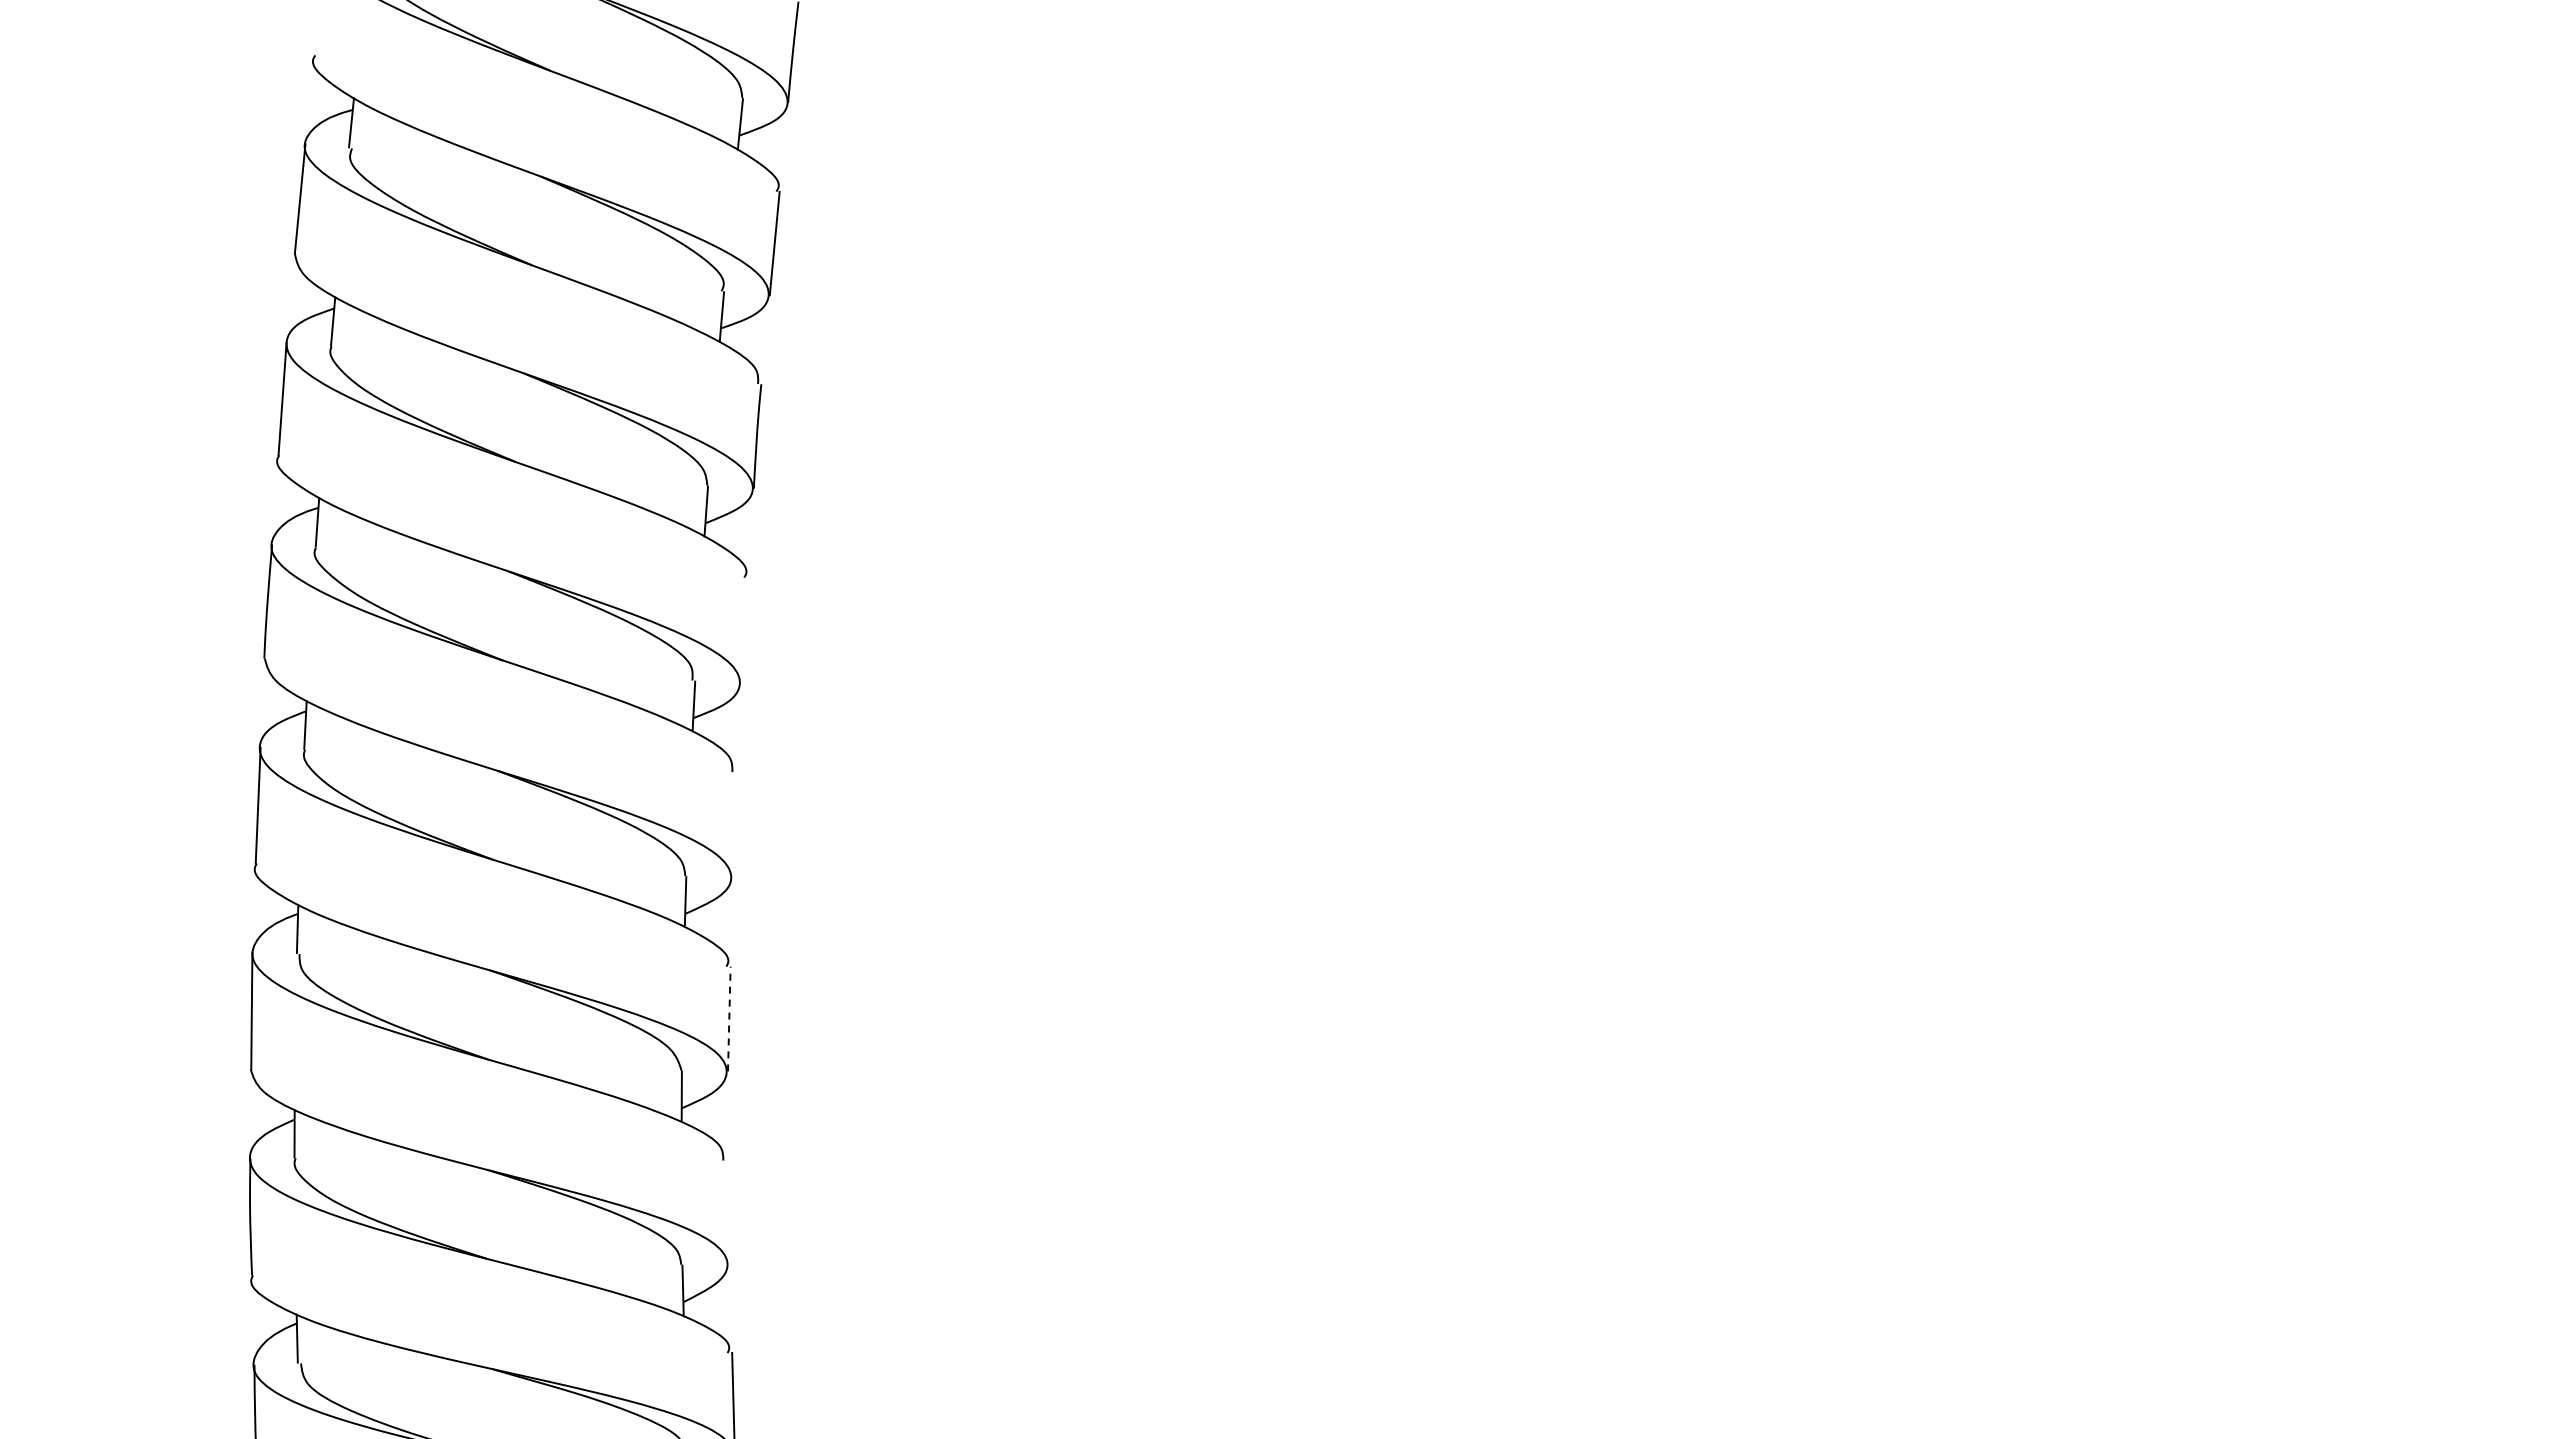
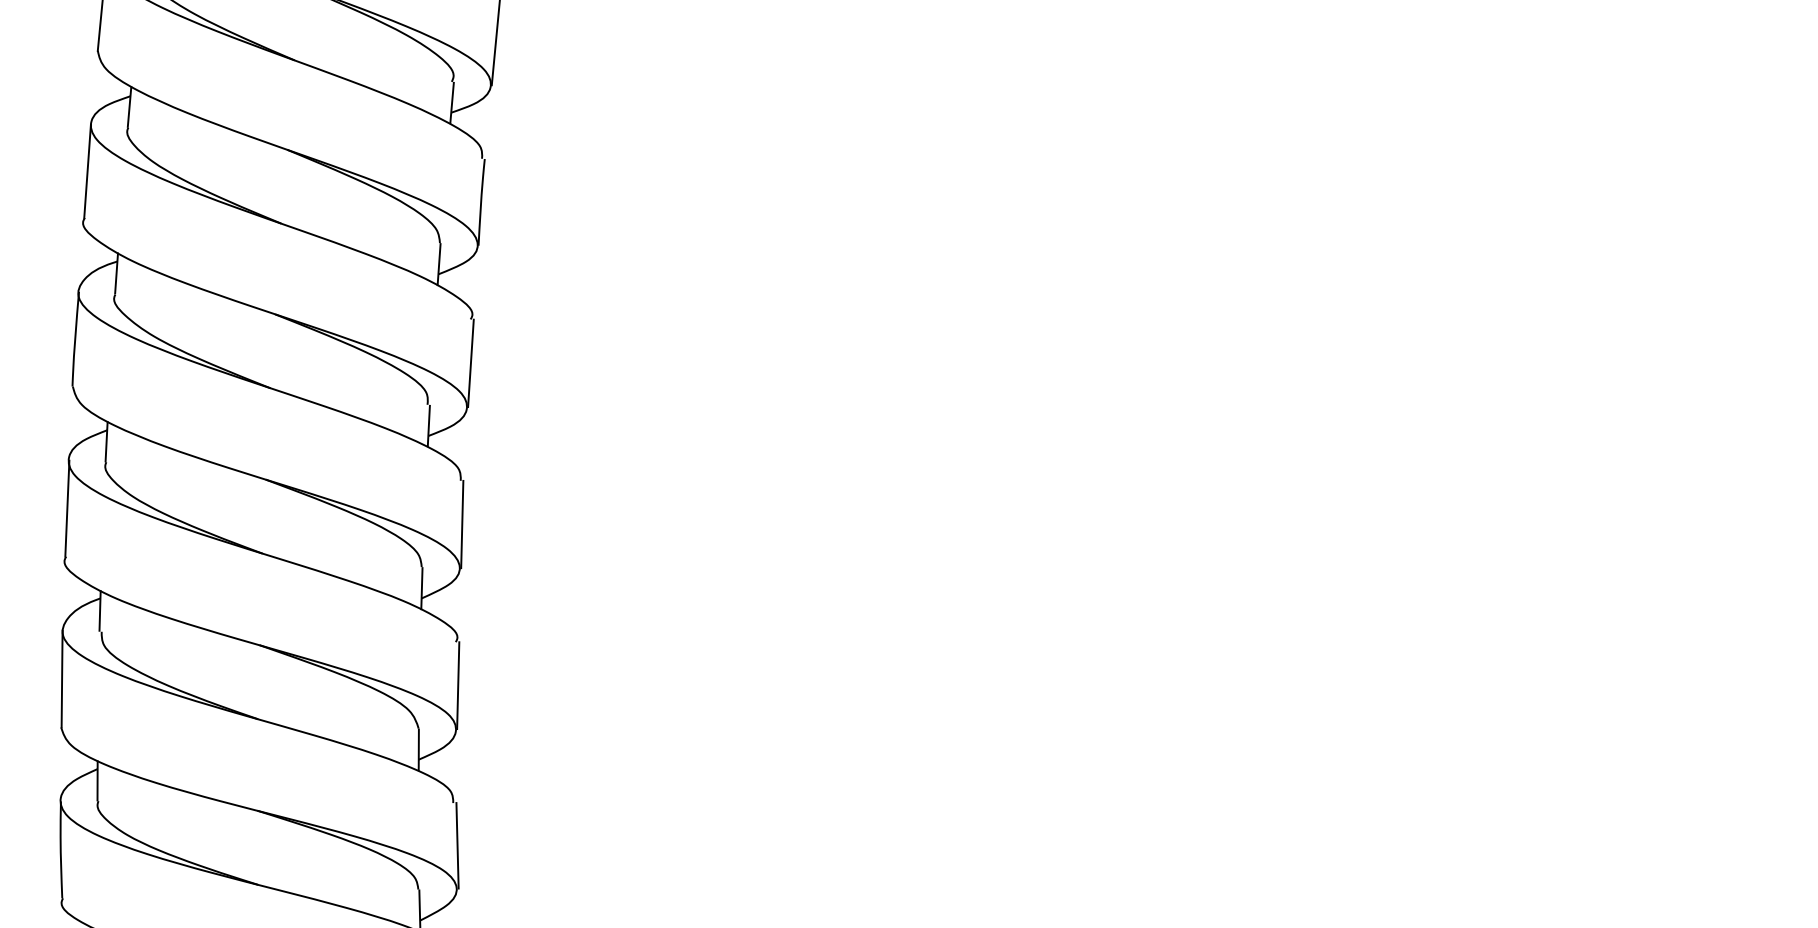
line: (744, 630) -> (470, 363), added
line: (733, 824) -> (461, 524), added
line: (729, 1018) -> (458, 685), dashed -> solid
line: (728, 1211) -> (457, 845), added

